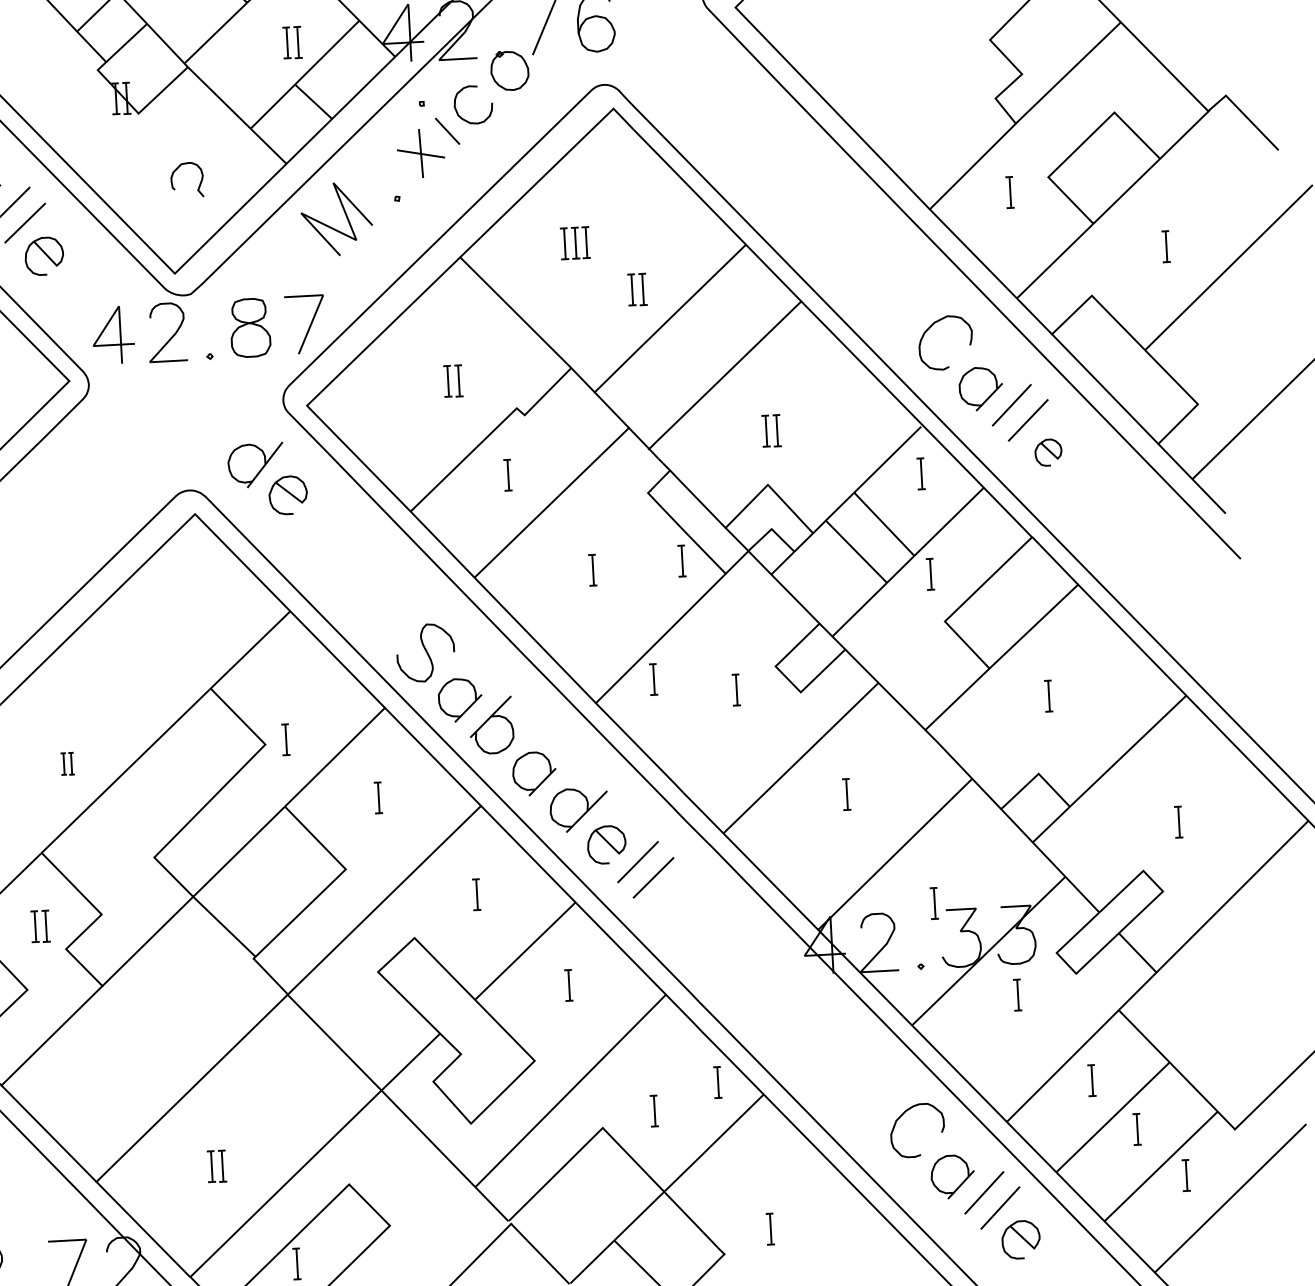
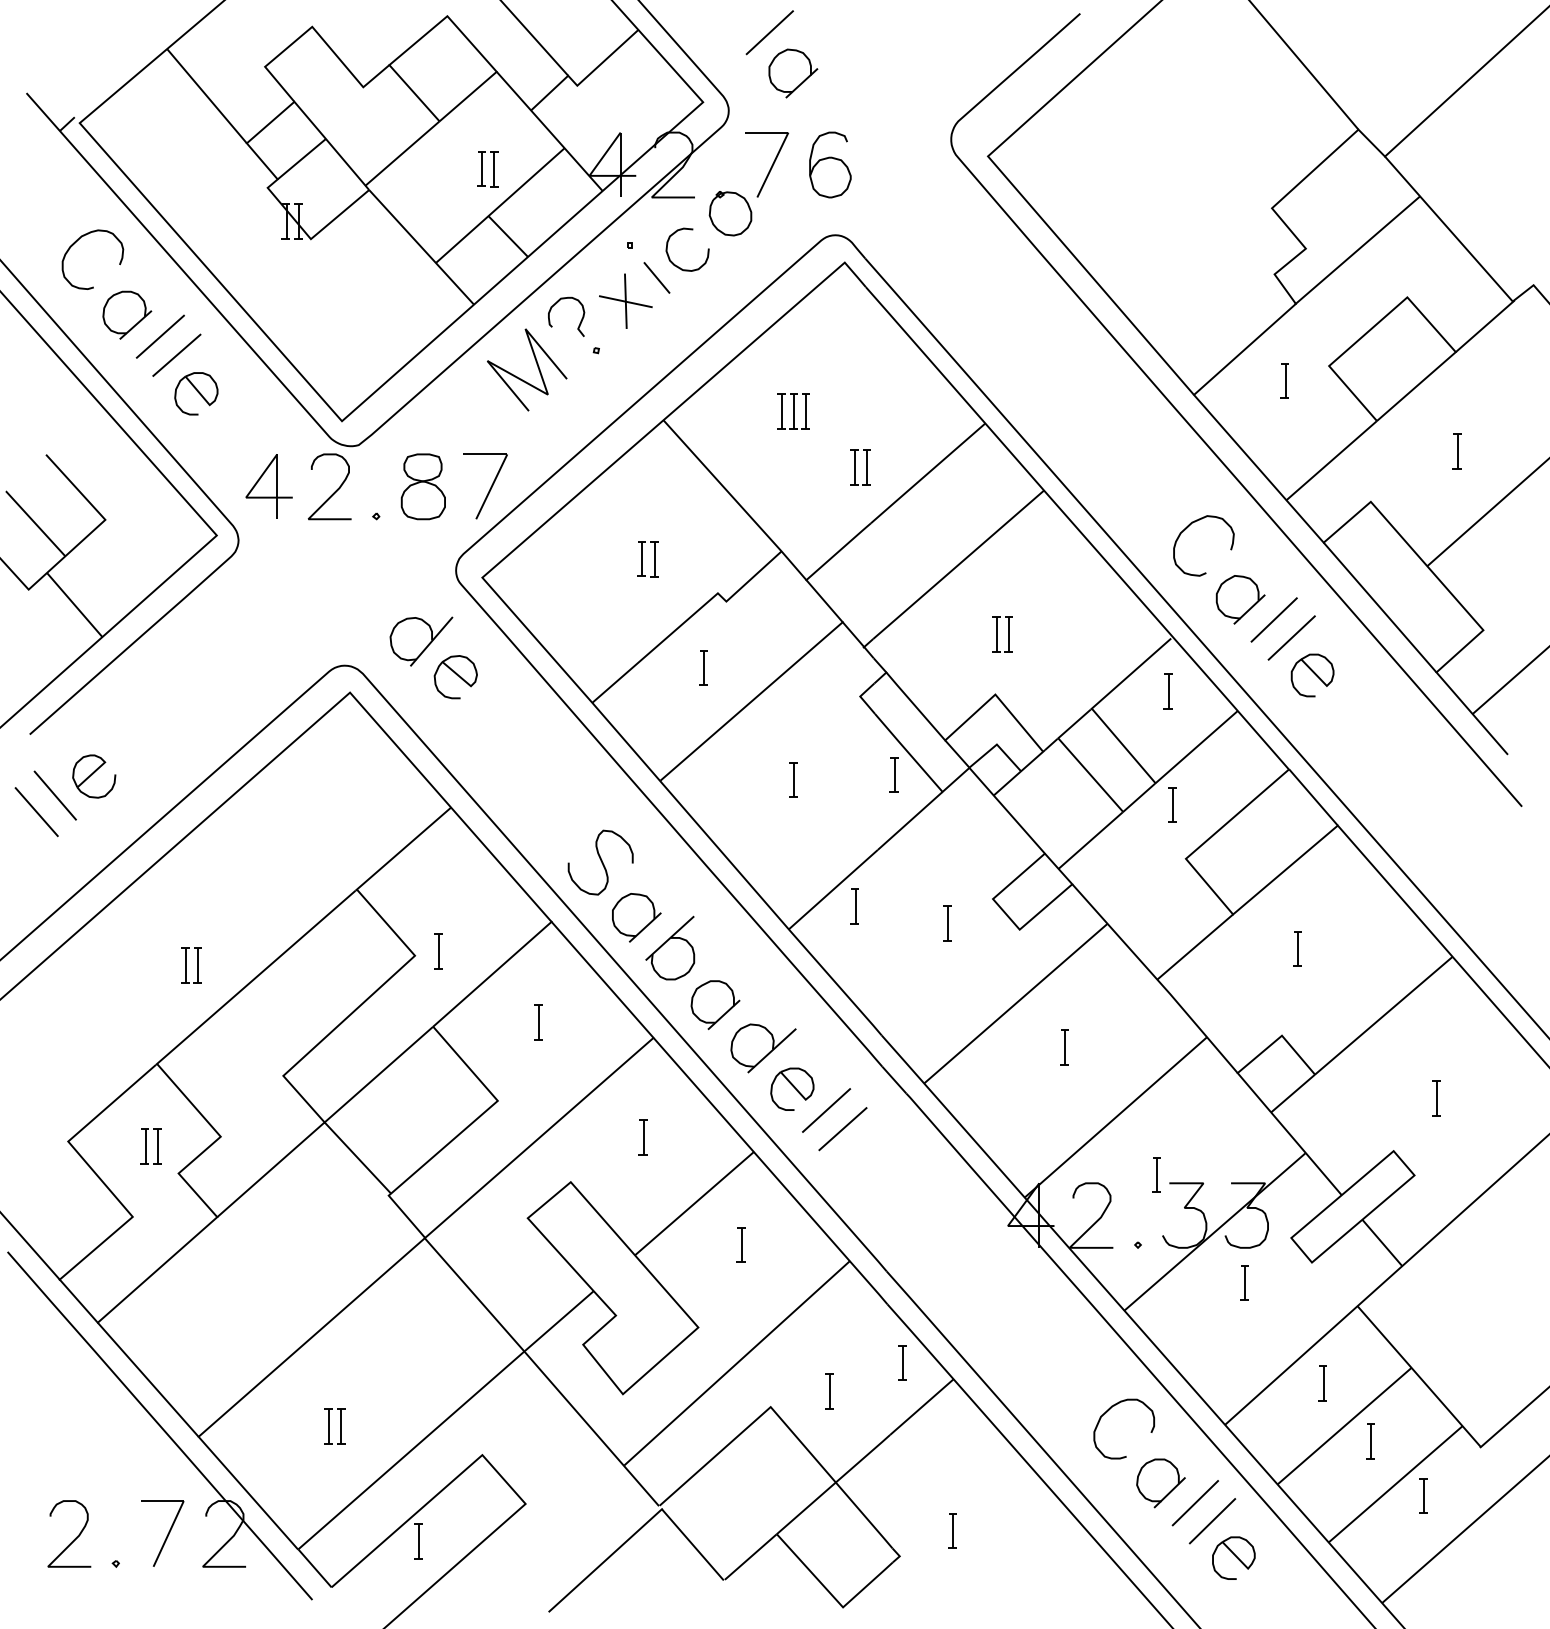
curve: (199, 182) -> (580, 320), moved
part: (1048, 452) -> (1312, 675), size x1.43
part: (67, 763) -> (191, 965), size x1.43

